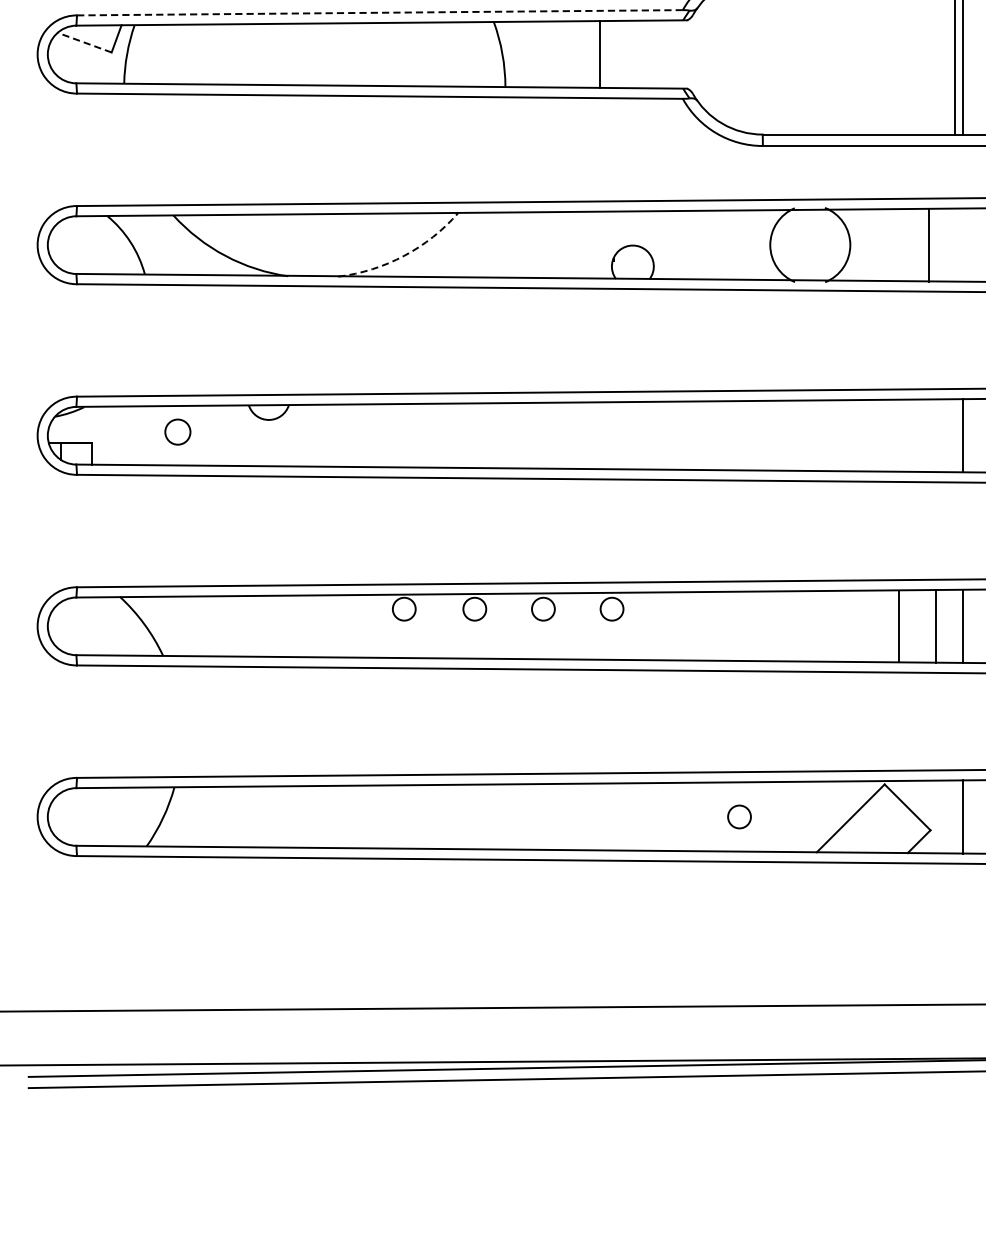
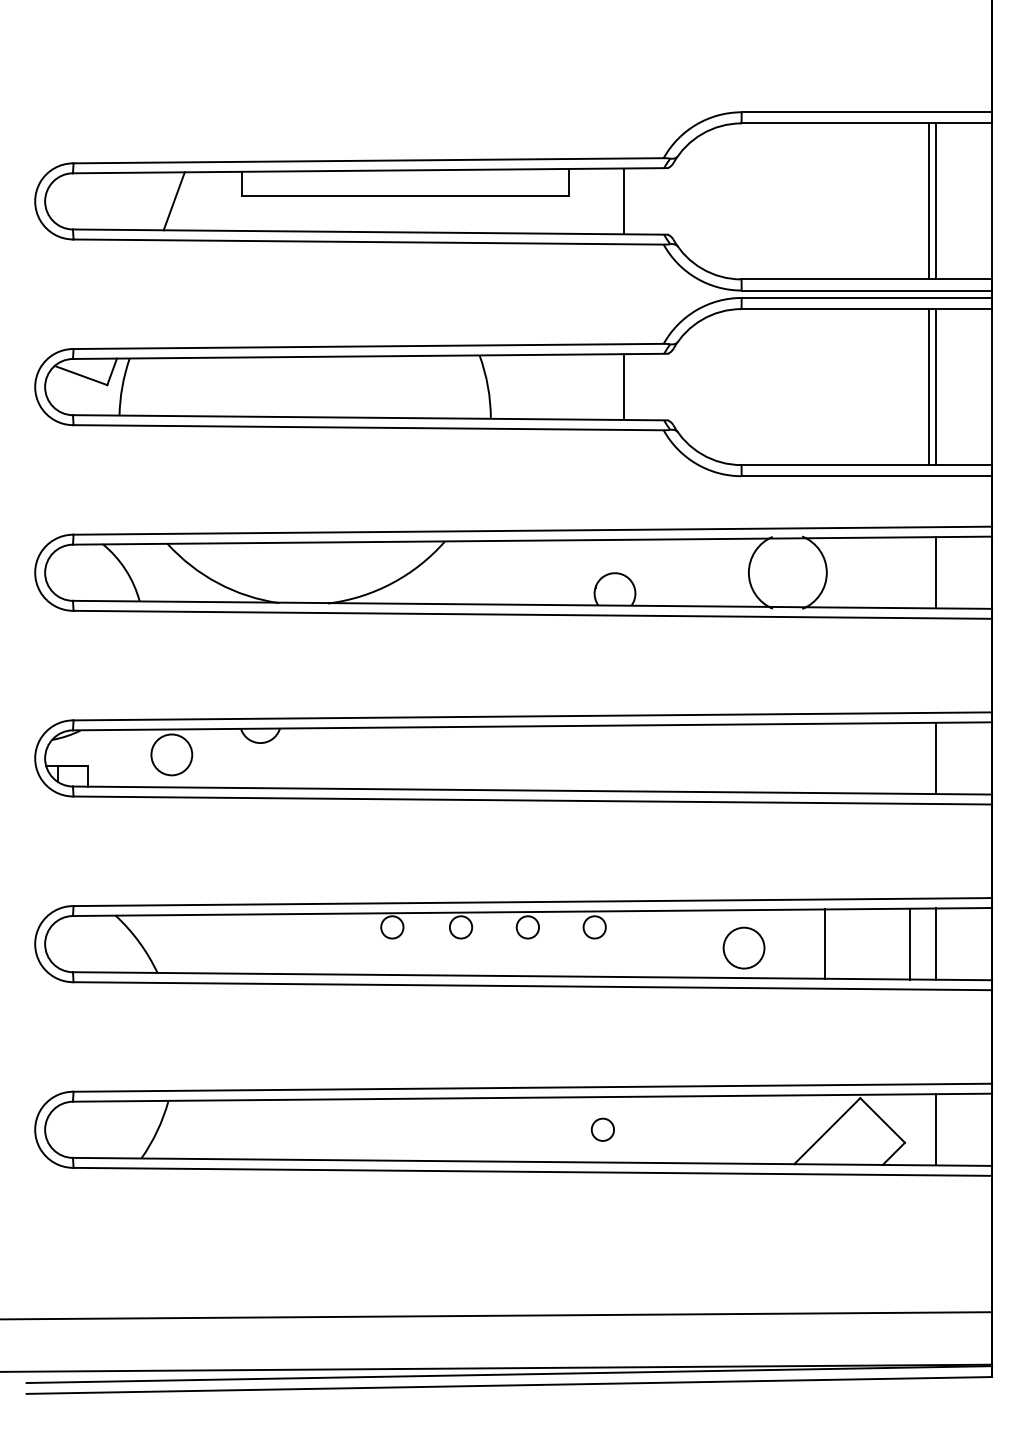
line: (379, 12) -> (368, 346), dashed -> solid
line: (84, 42) -> (80, 375), dashed -> solid
line: (600, 54) -> (624, 387), moved
line: (929, 244) -> (936, 572), moved
arc: (404, 256) -> (392, 583), dashed -> solid
circle: (177, 431) -> (171, 754), size x1.67
line: (898, 625) -> (824, 943), moved
circle: (764, 629) -> (743, 947), added
circle: (739, 816) -> (602, 1129), moved

